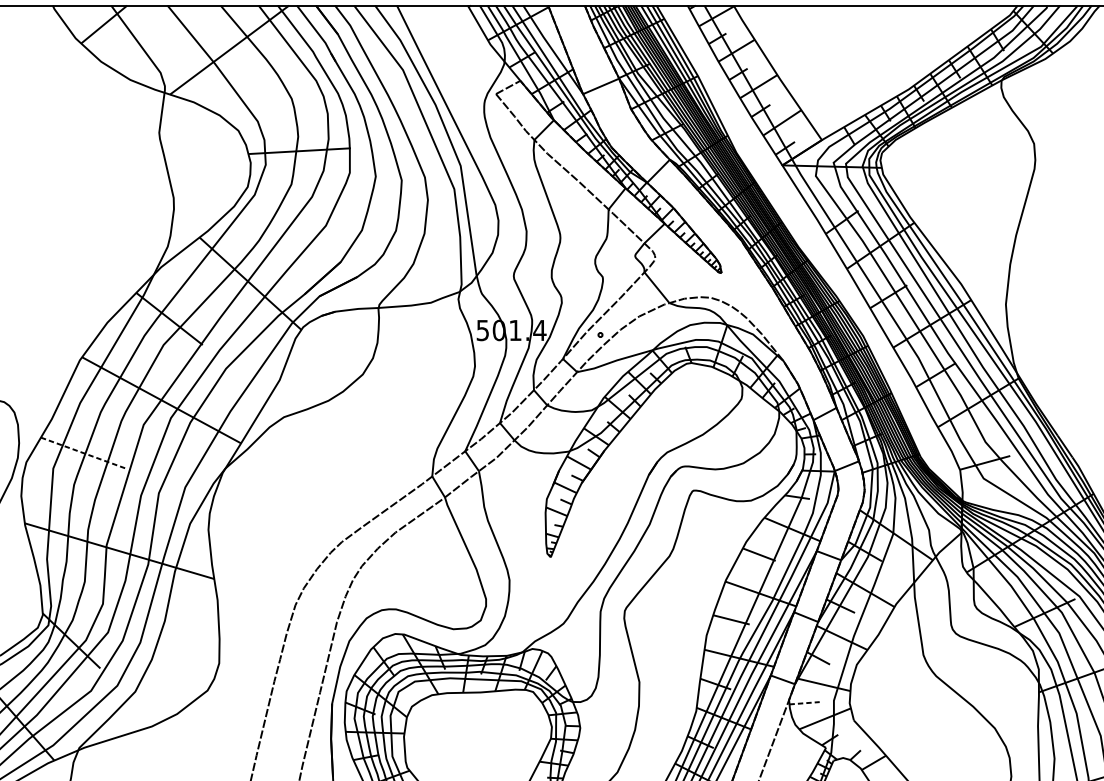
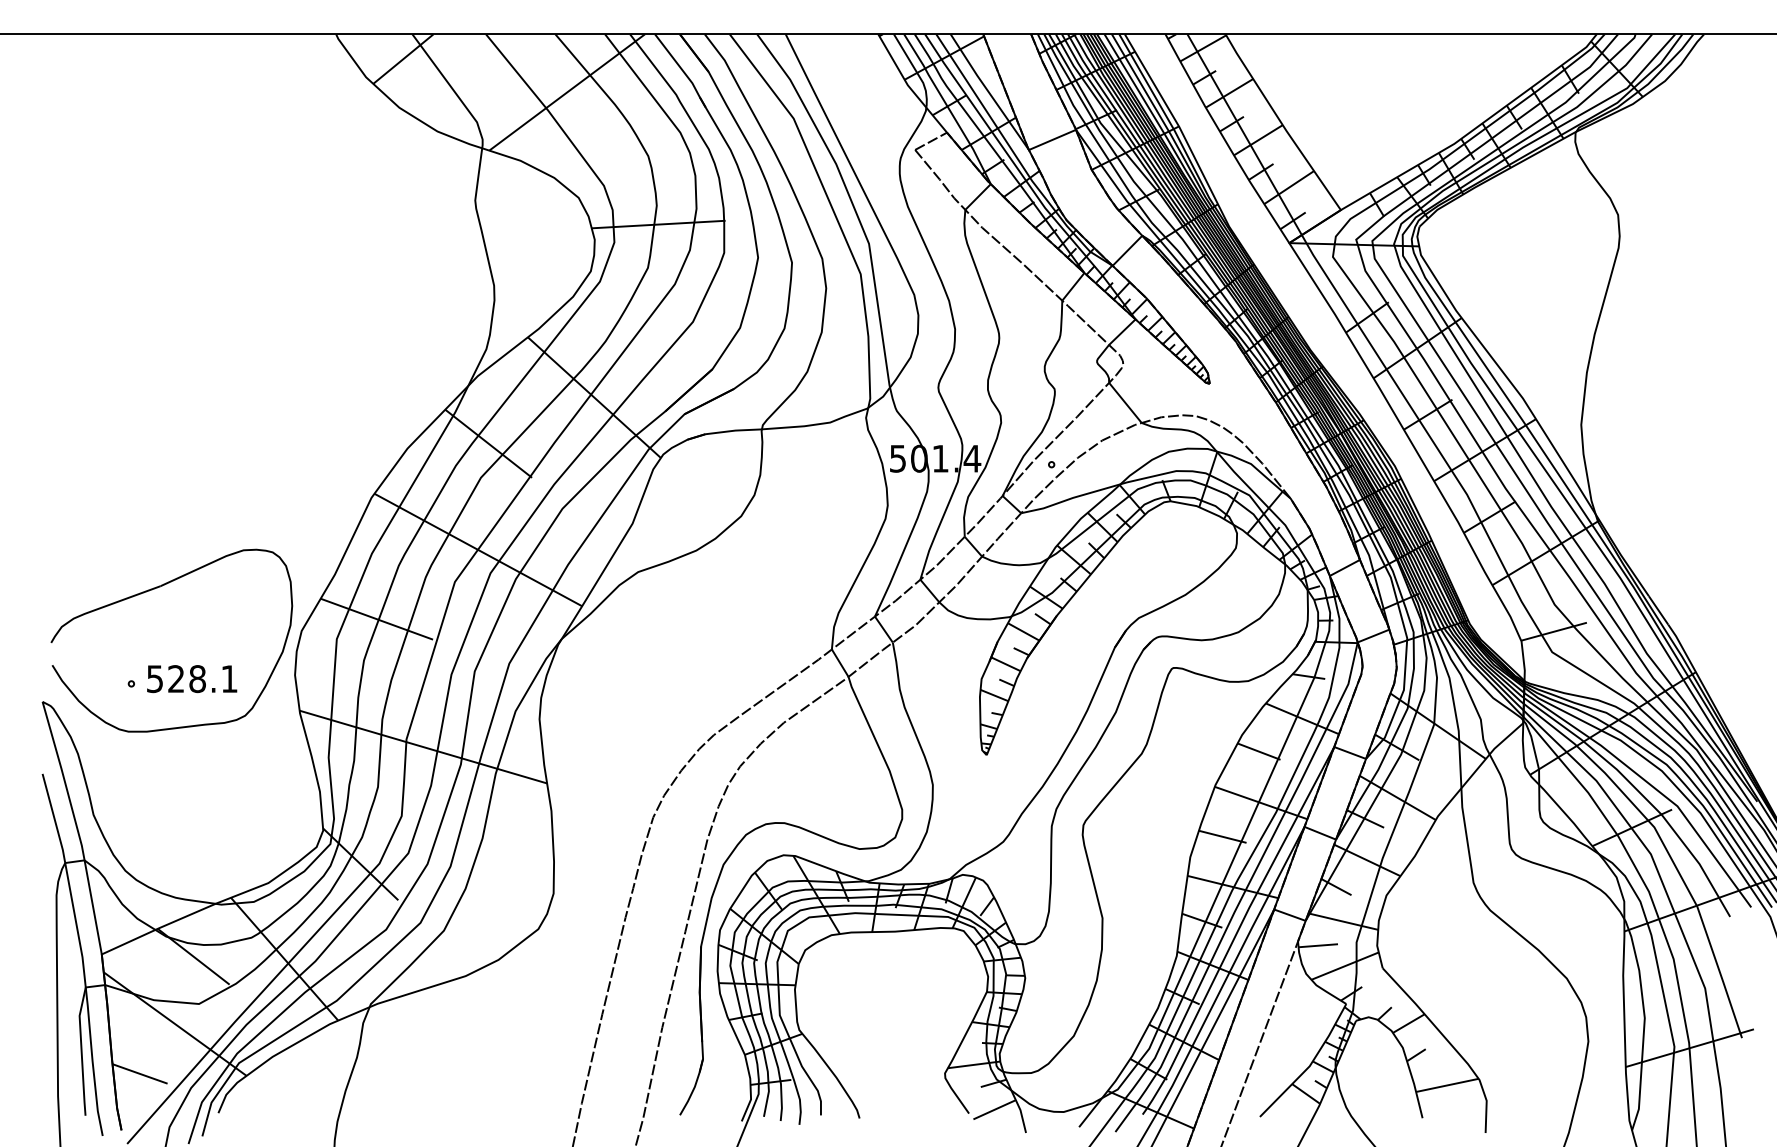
line: (83, 453) -> (376, 619), dashed -> solid
line: (804, 703) -> (1318, 945), dashed -> solid

